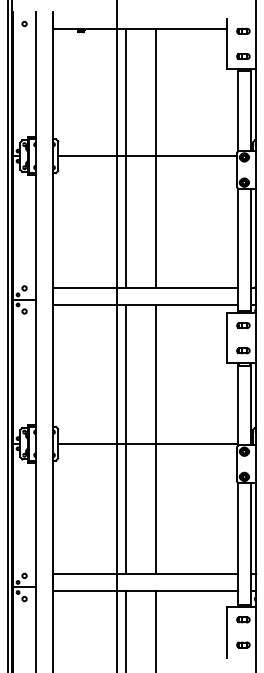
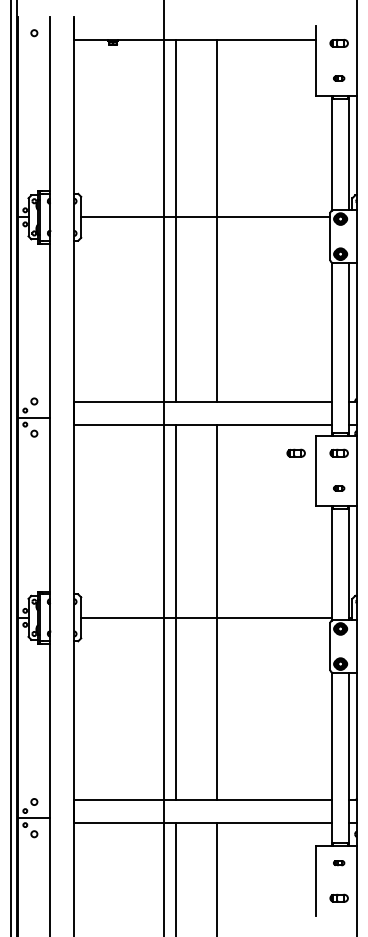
part: (242, 56) -> (338, 78), size x0.6
part: (212, 325) -> (295, 452), added
part: (242, 350) -> (338, 488), size x0.6
part: (242, 619) -> (338, 862), size x0.6

